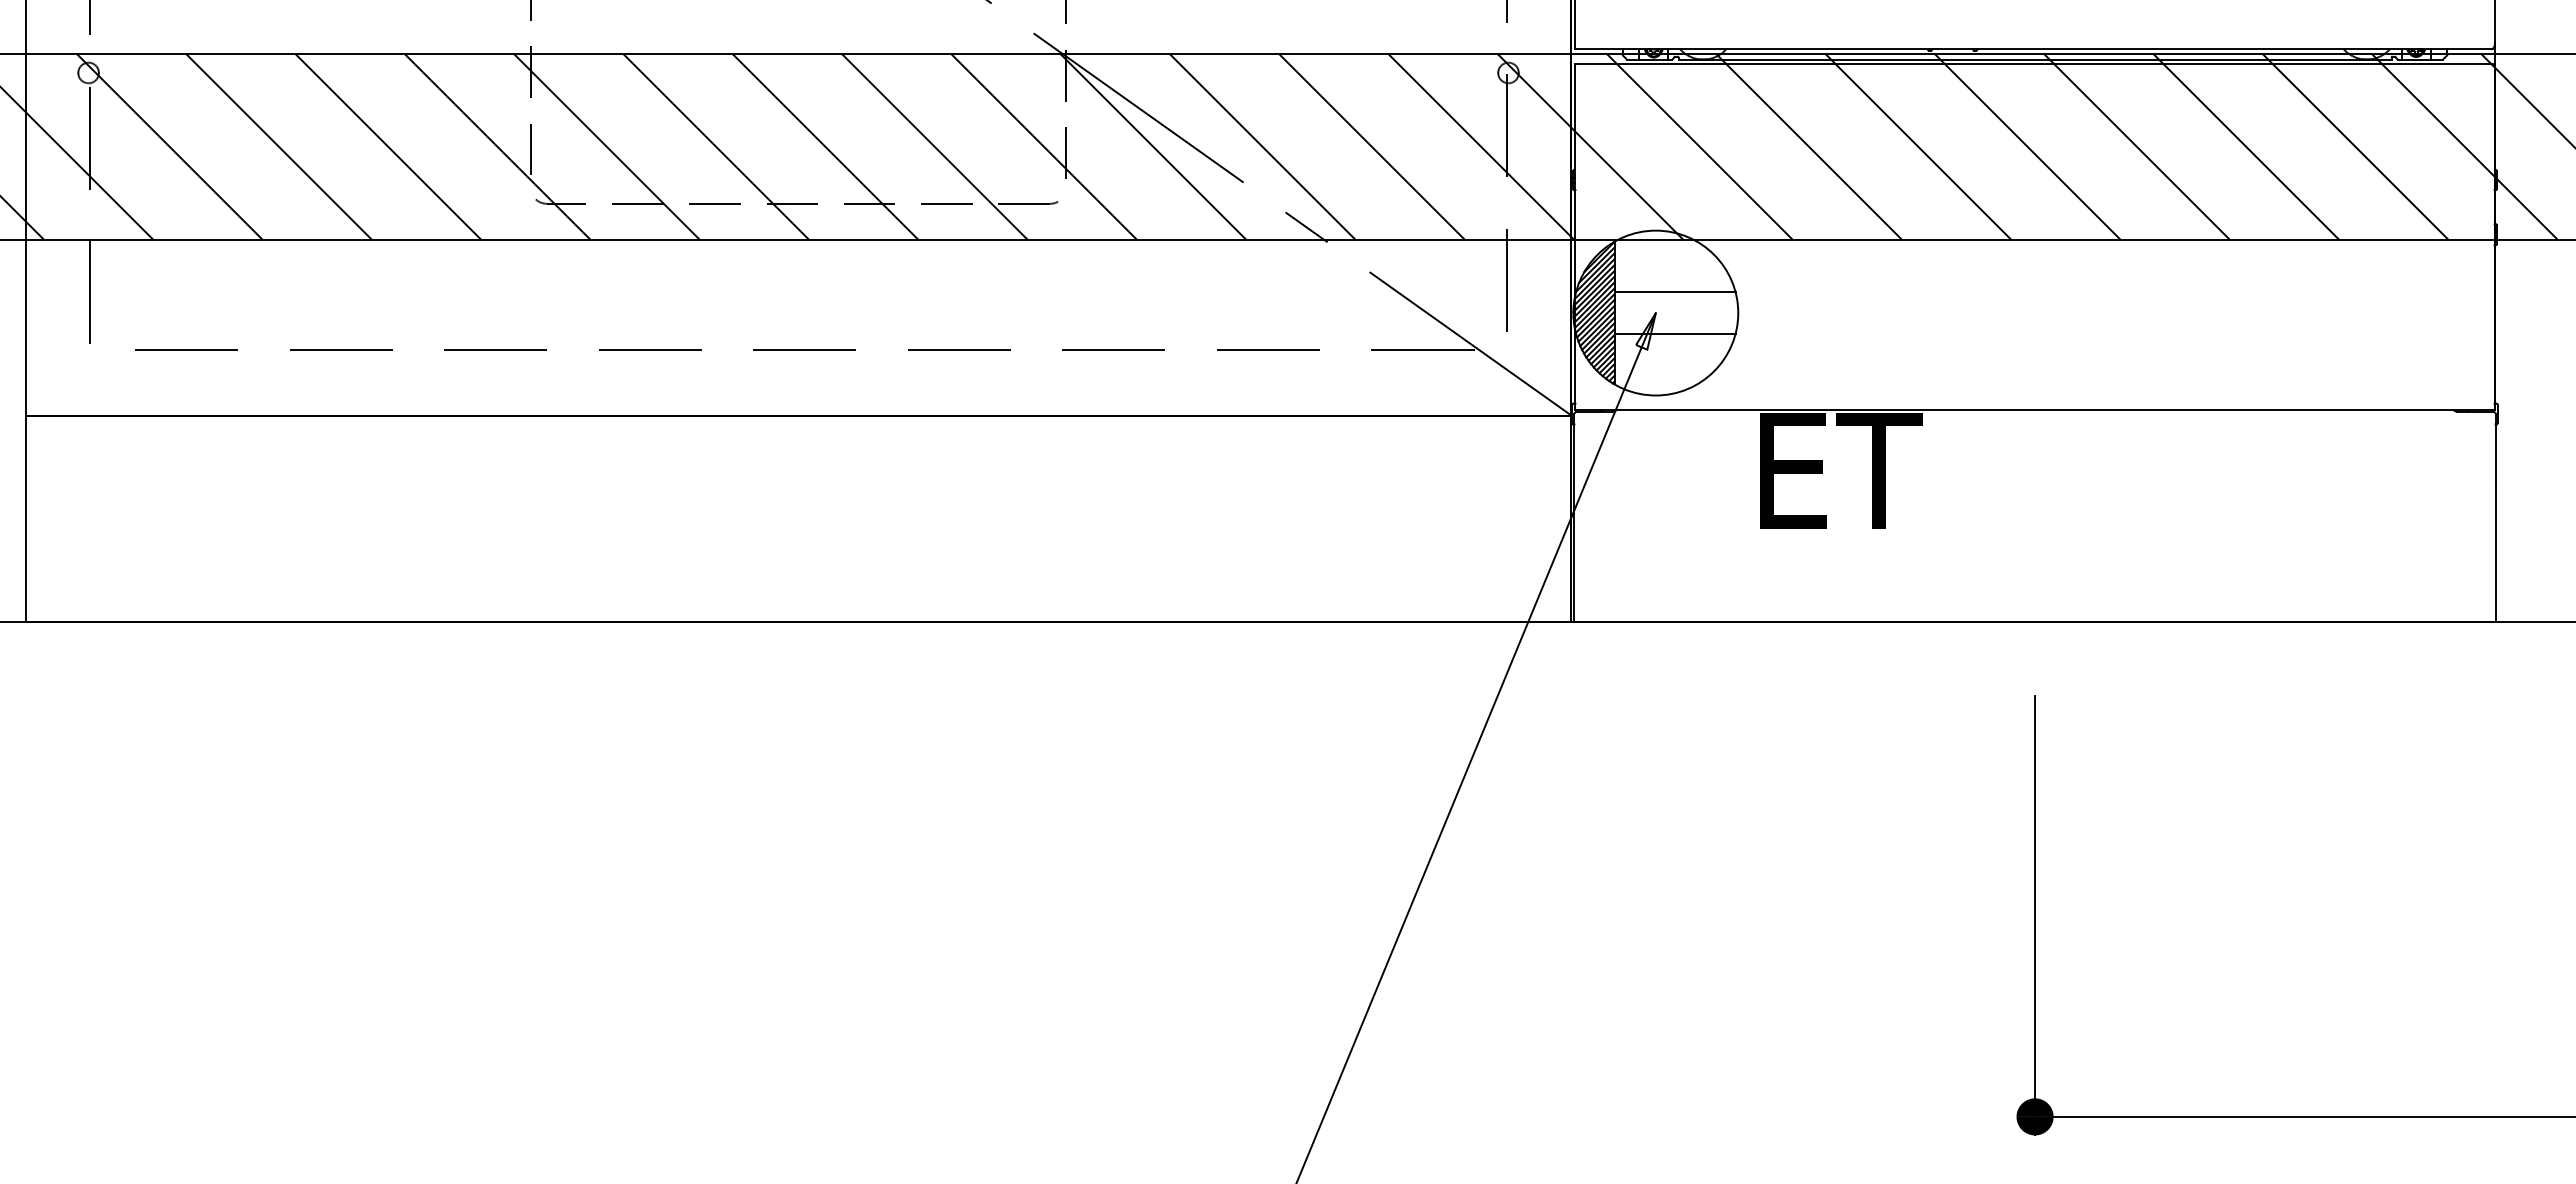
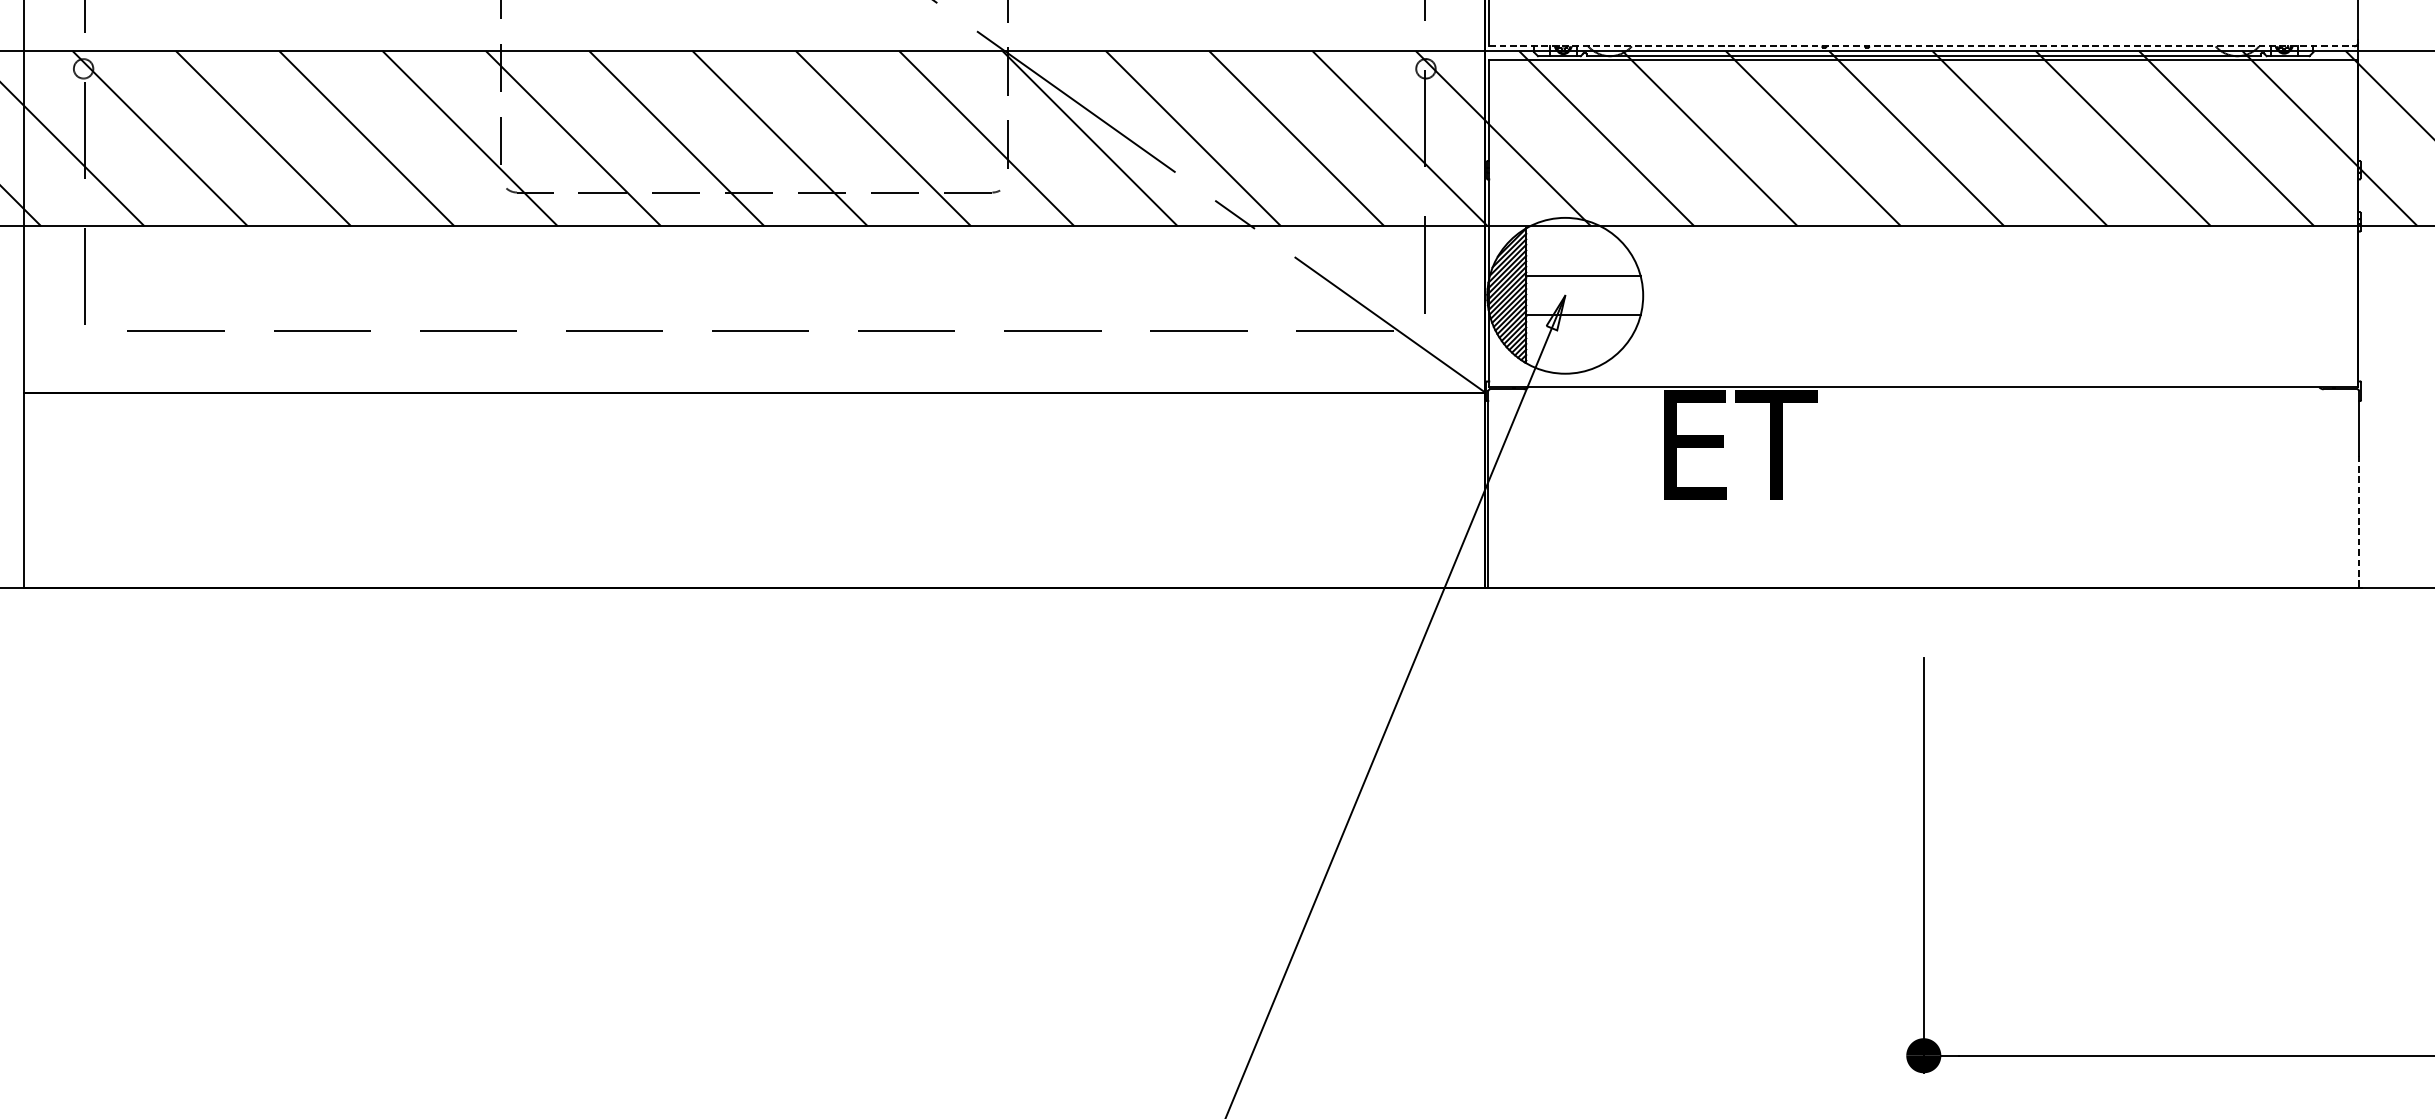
line: (2035, 49) -> (1924, 46), solid -> dashed
line: (2495, 552) -> (2359, 522), solid -> dashed

